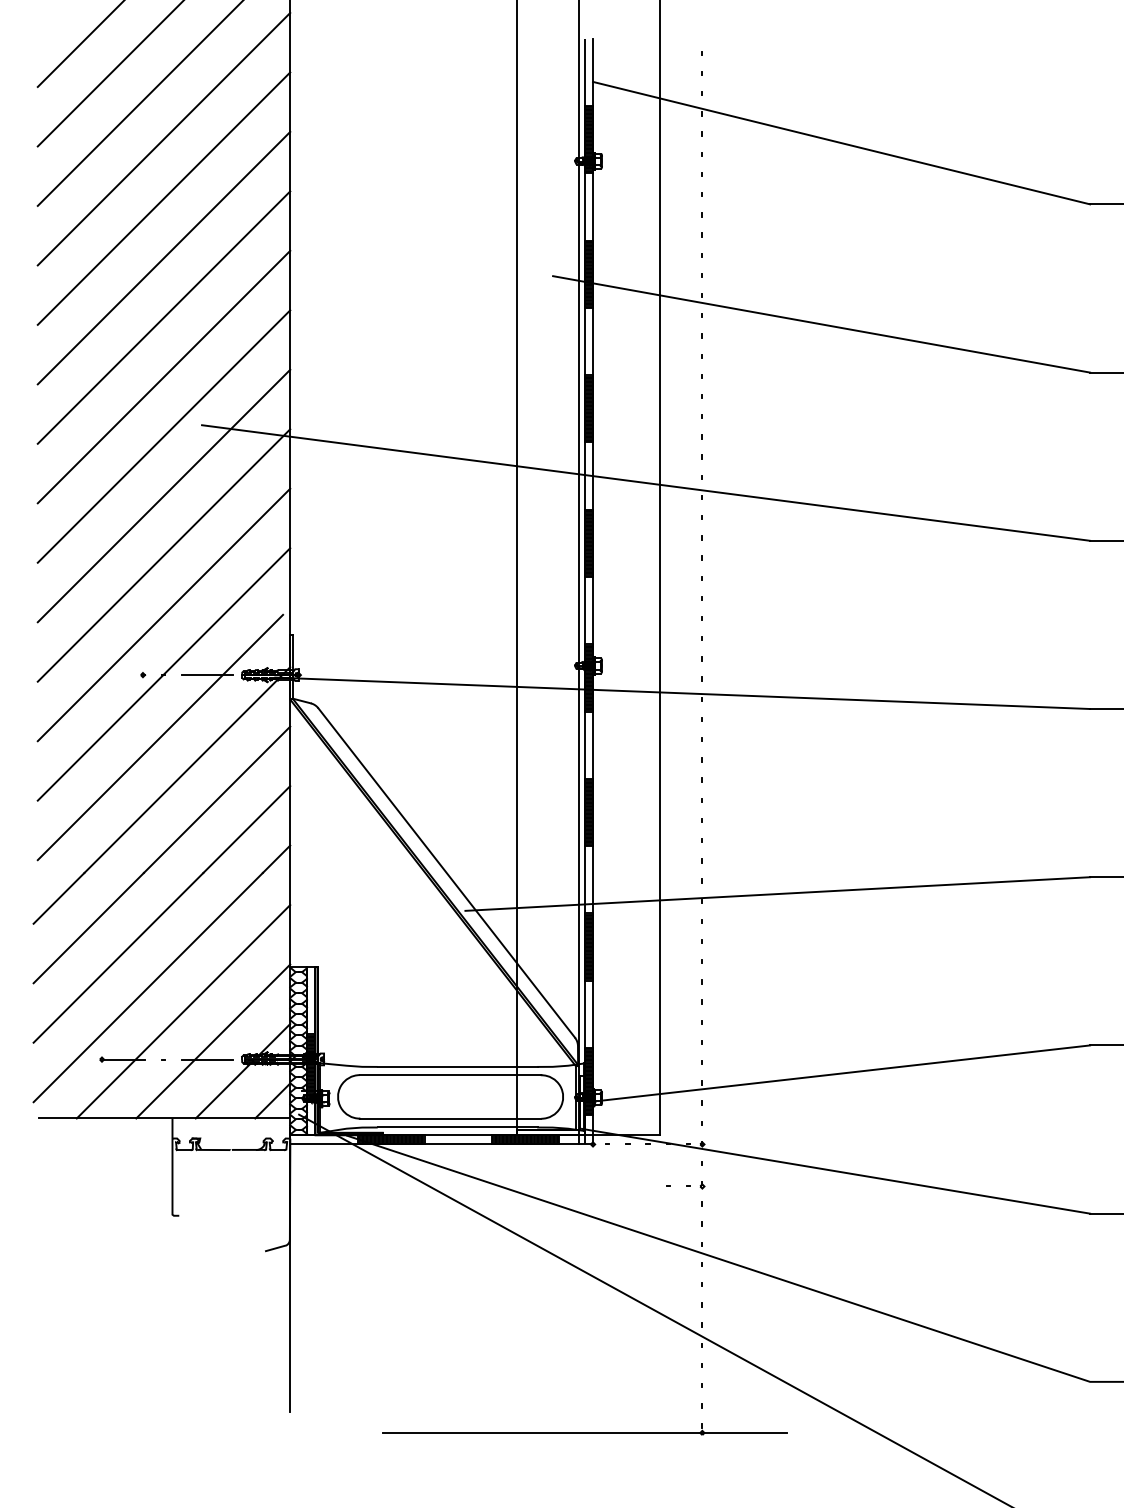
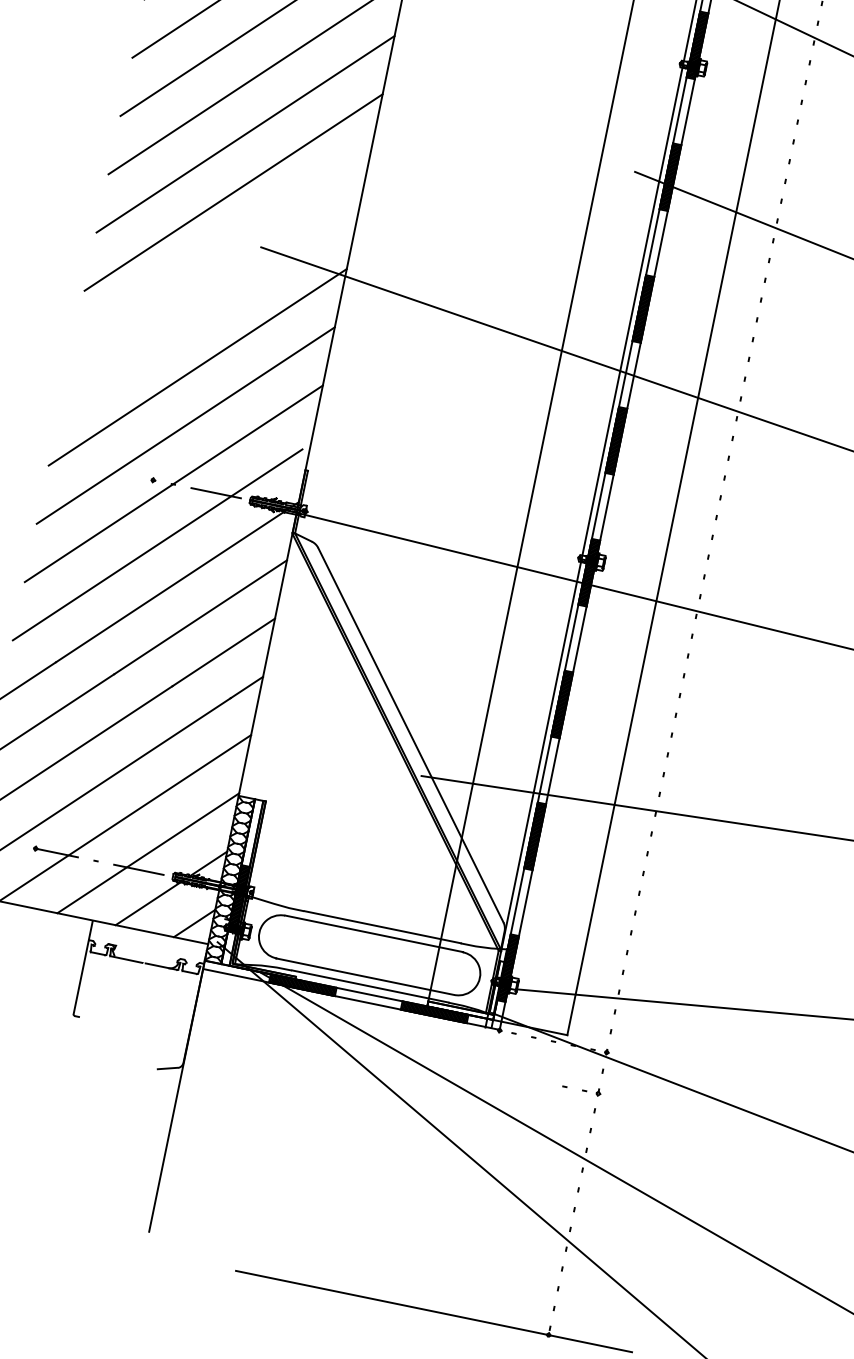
line: (163, 436) -> (221, 250), removed
line: (163, 495) -> (209, 308), removed

